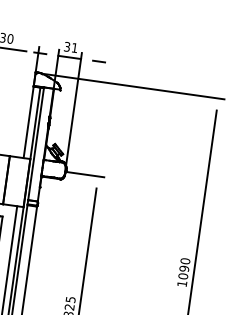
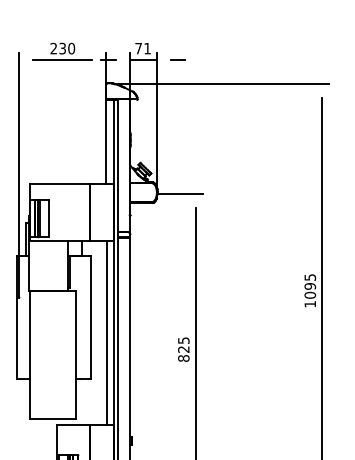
text: (67, 46) -> (138, 48), 31 -> 71
text: (185, 261) -> (310, 277), 1090 -> 1095

